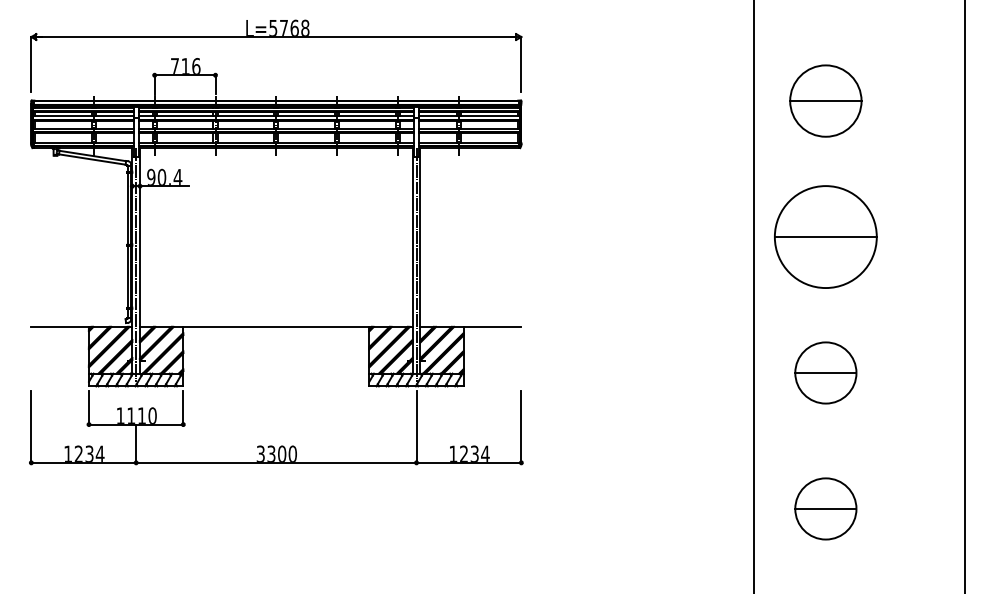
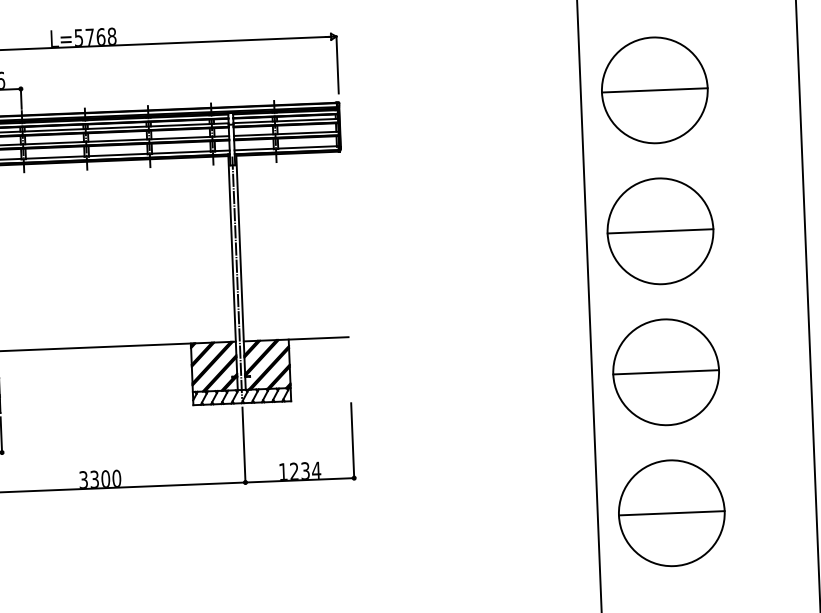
part: (825, 100) -> (654, 89), size x1.43
part: (825, 372) -> (665, 371), size x1.67
part: (825, 508) -> (671, 512), size x1.67

